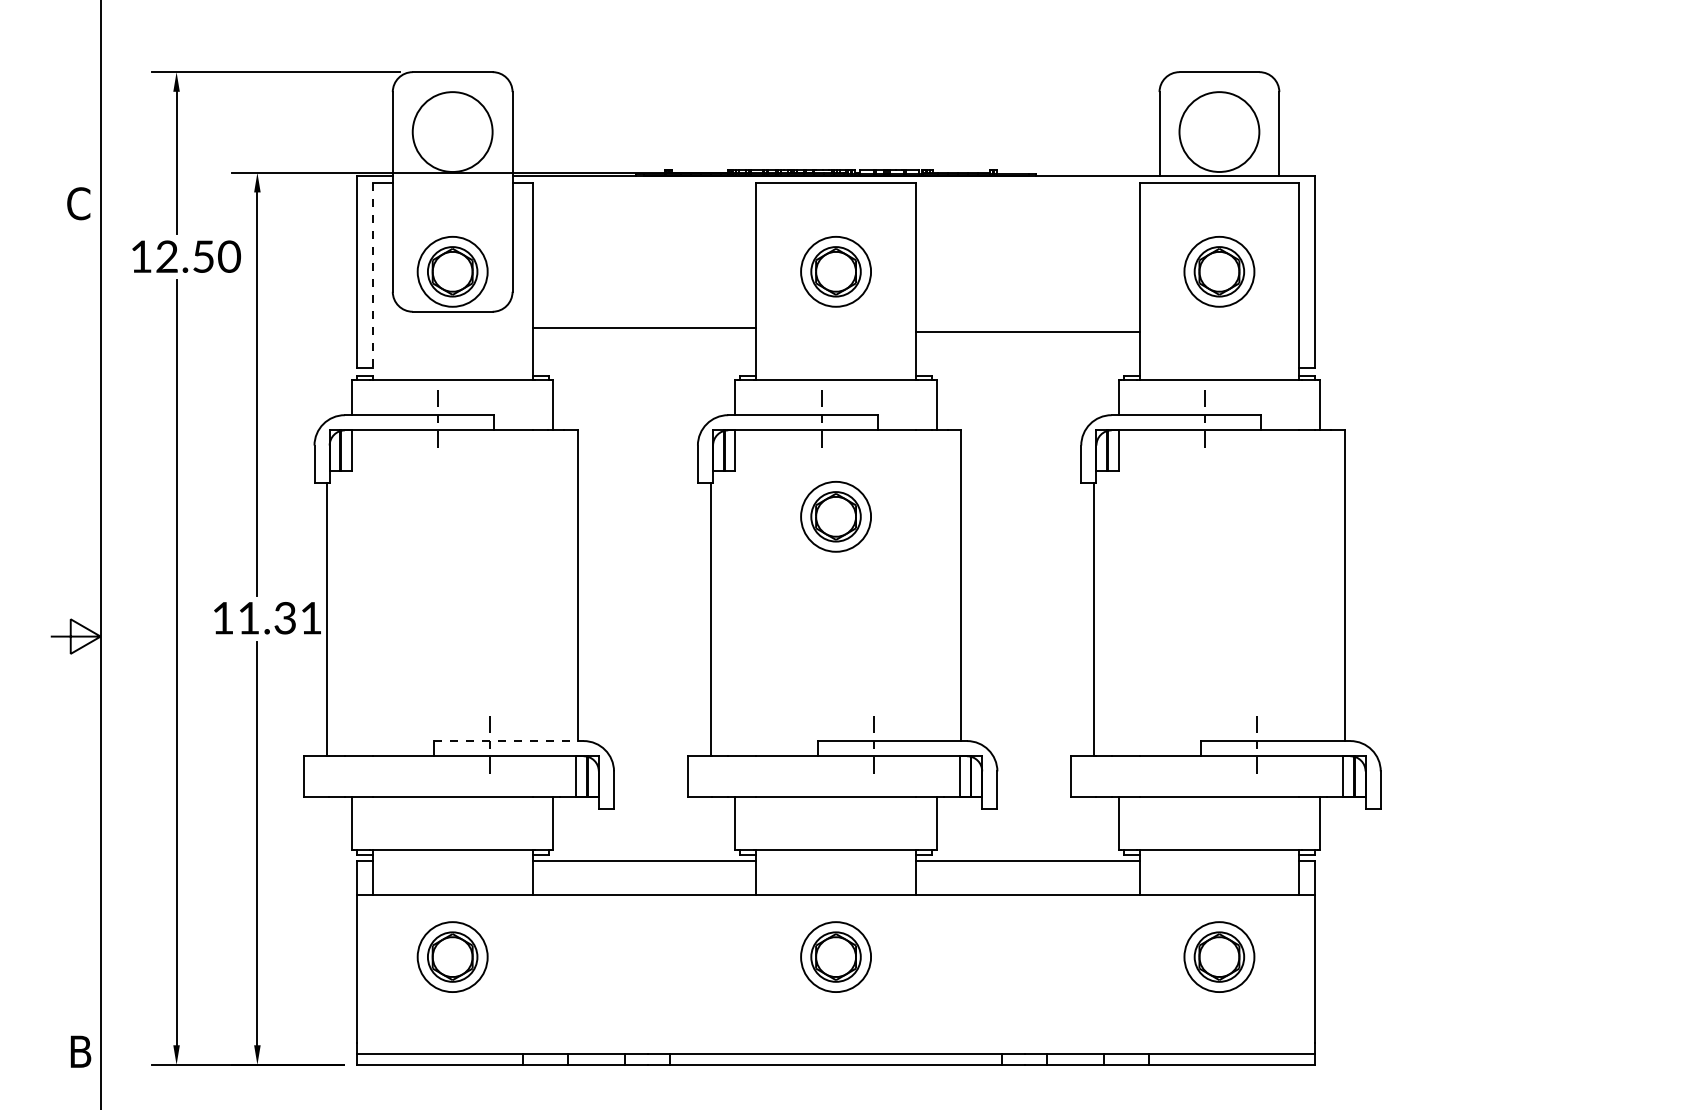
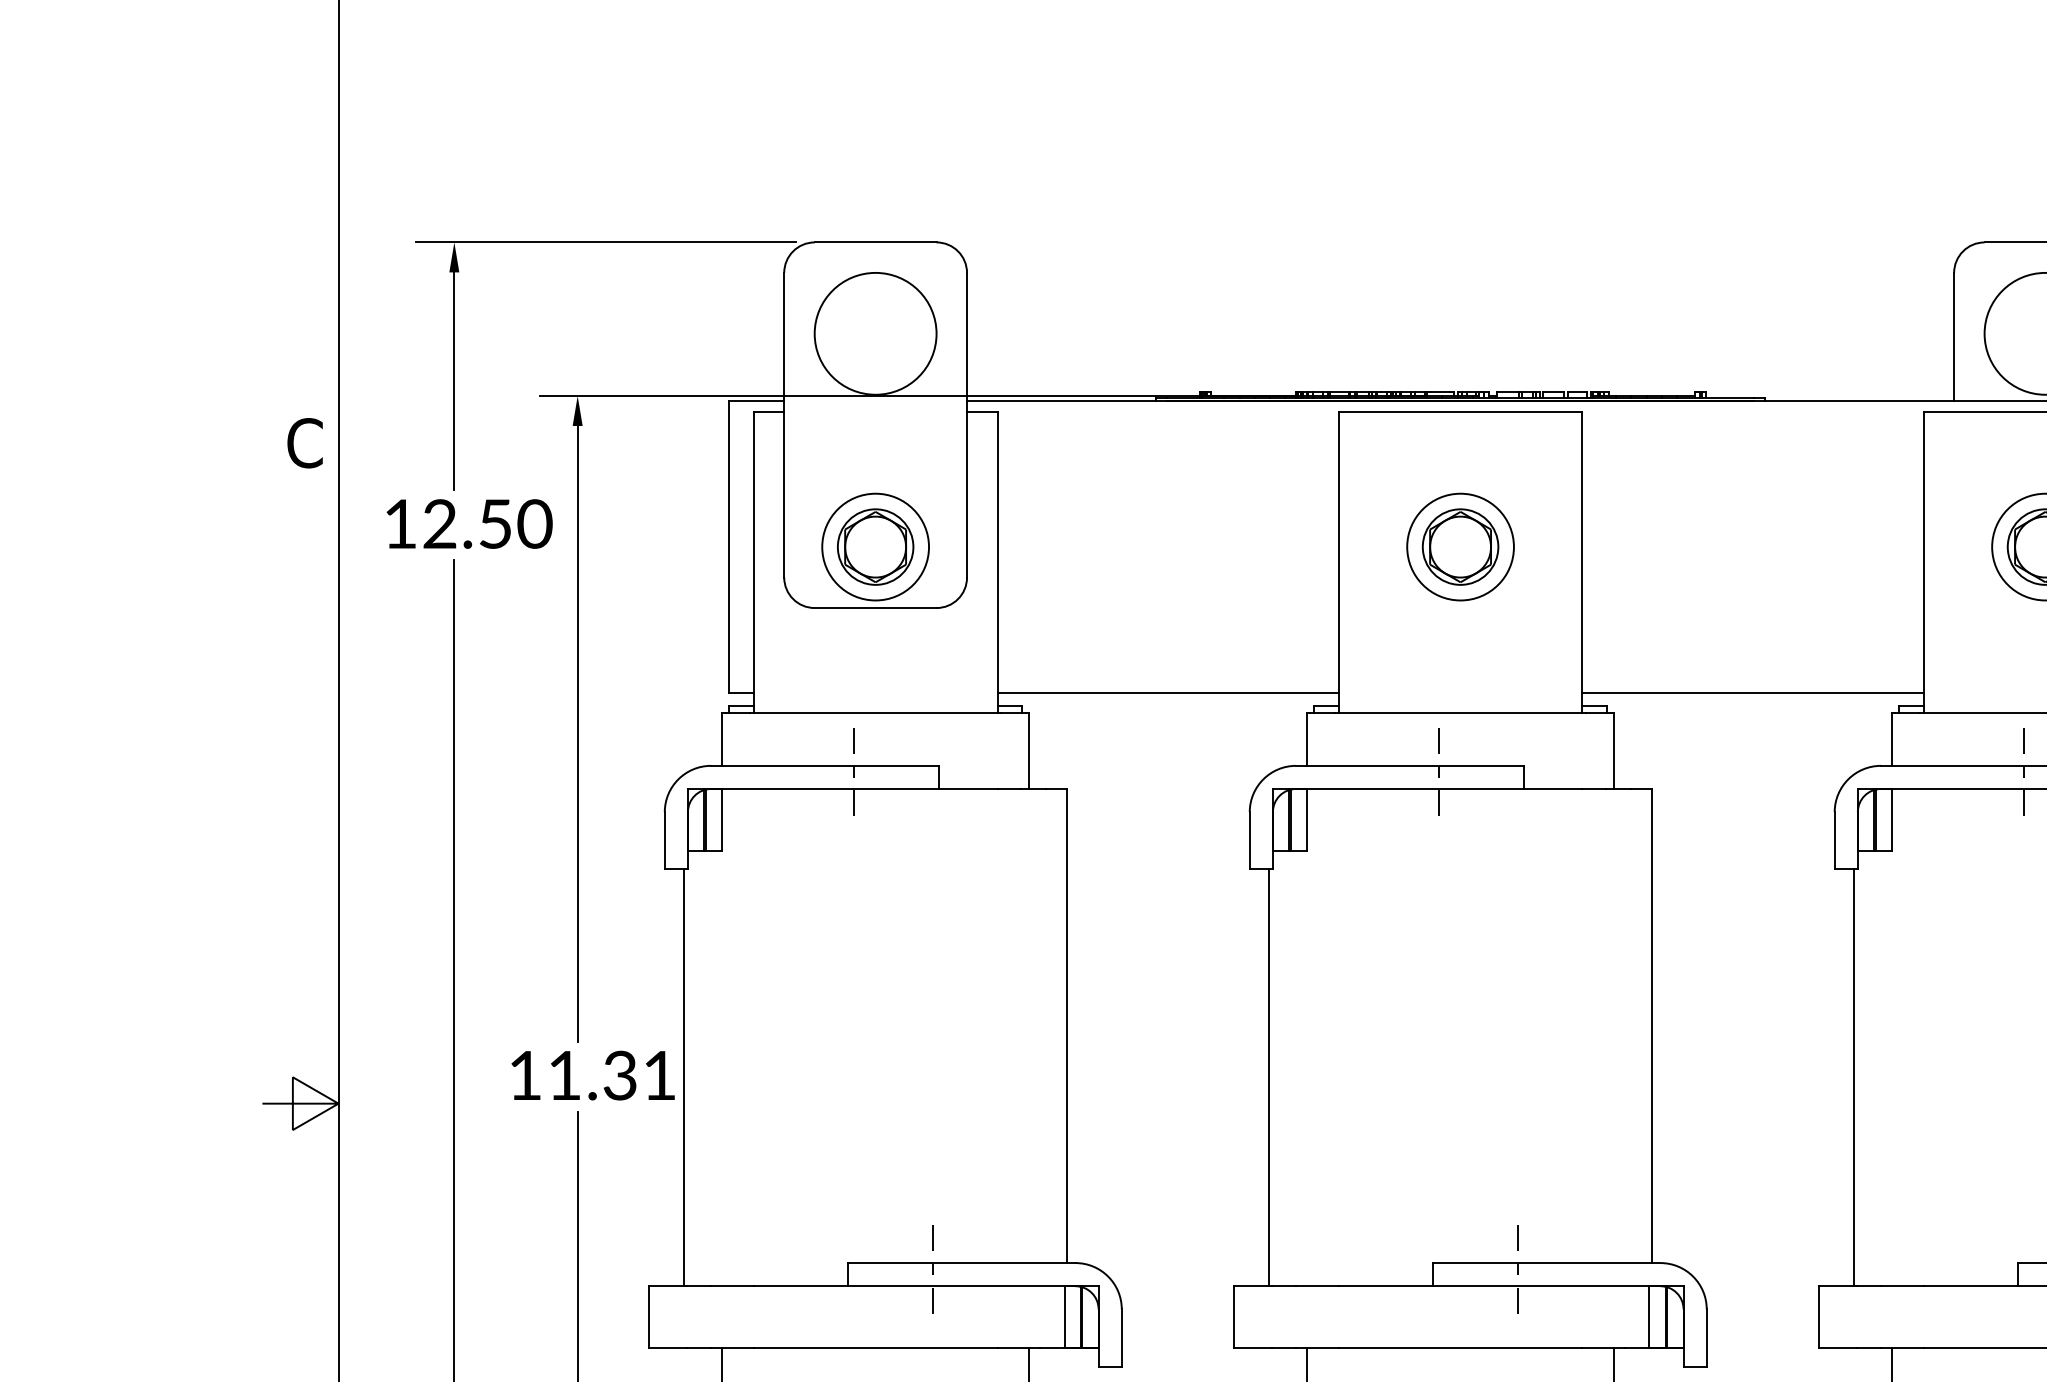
line: (372, 281) -> (753, 561), dashed -> solid
line: (644, 327) -> (1168, 693), moved
line: (1027, 331) -> (1752, 693), moved
part: (835, 516) -> (1459, 920), removed
line: (508, 741) -> (960, 1263), dashed -> solid

